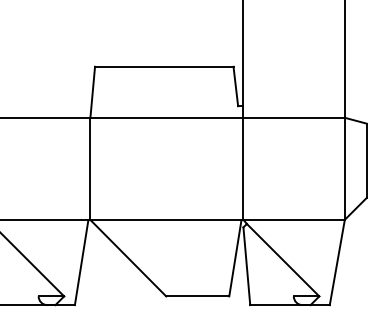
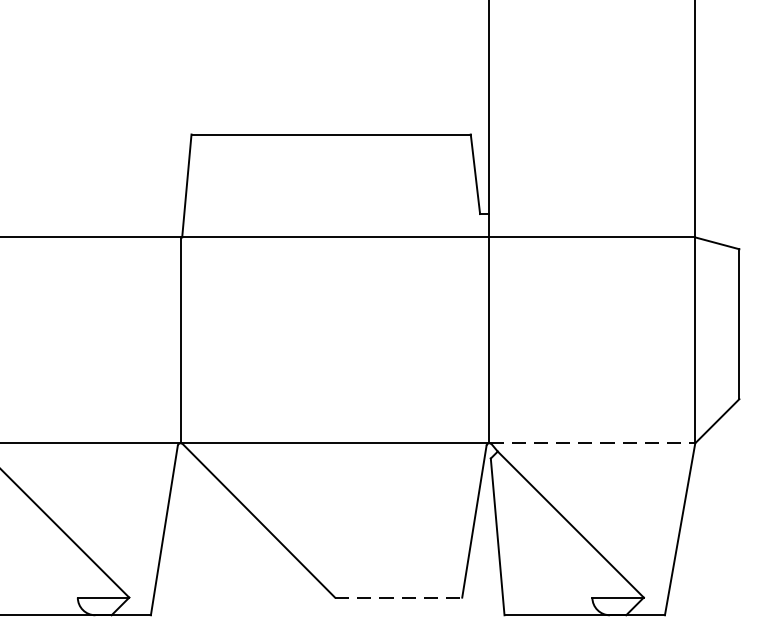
line: (294, 219) -> (593, 442), solid -> dashed
line: (197, 296) -> (398, 597), solid -> dashed

